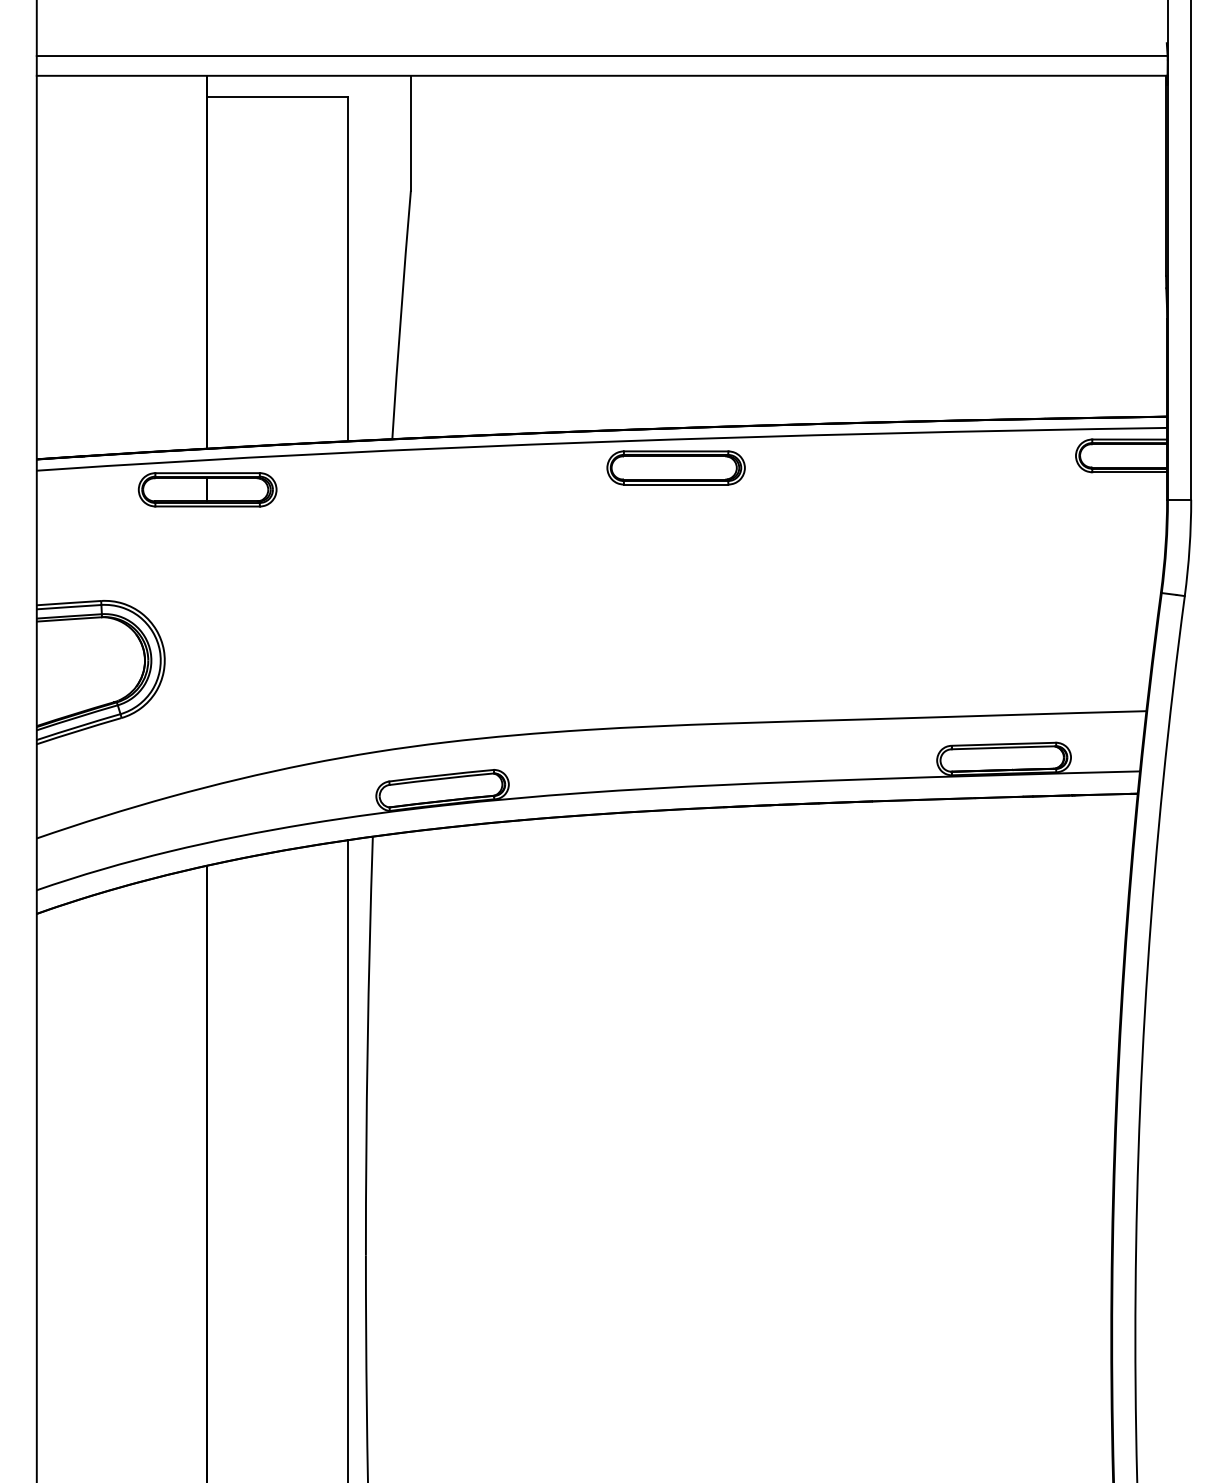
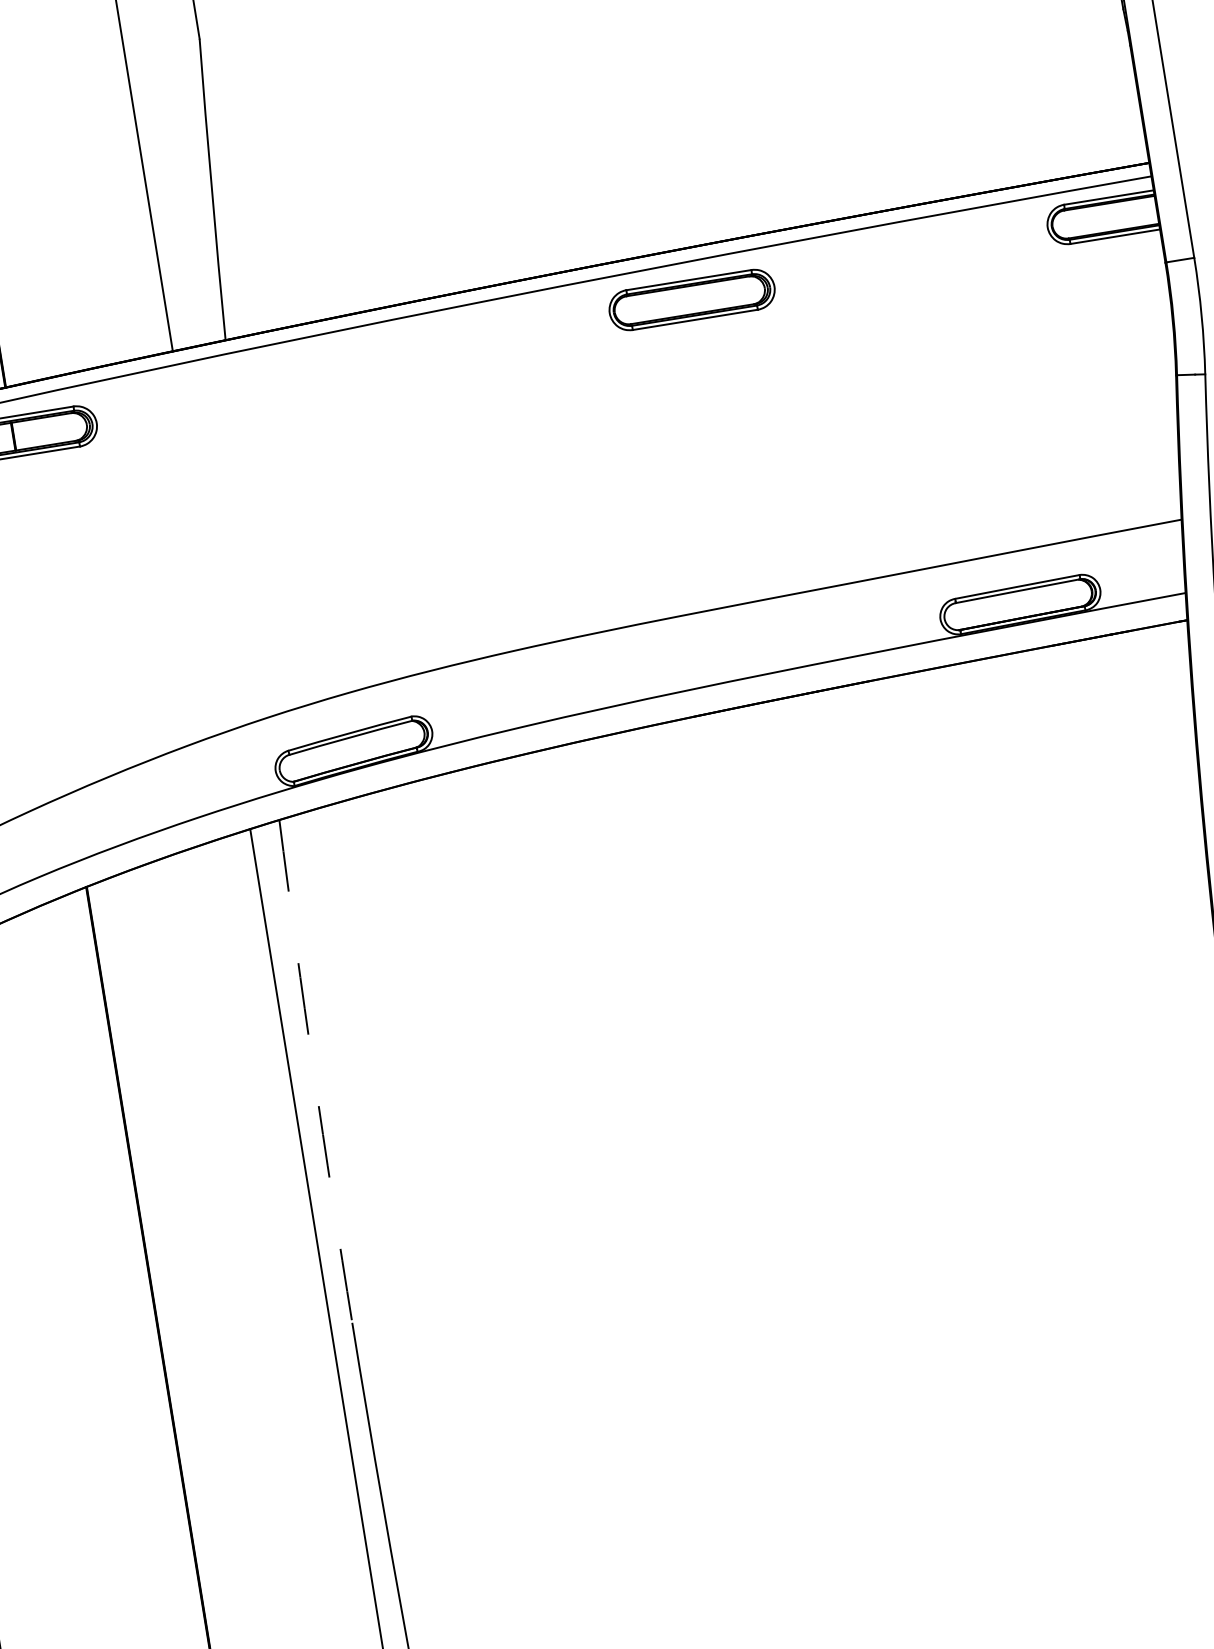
part: (675, 467) -> (691, 299), moved
arc: (367, 1045) -> (313, 1071), solid -> dashed

